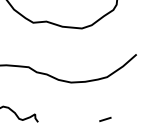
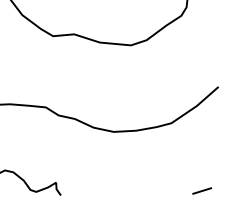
line: (105, 119) -> (202, 191), moved

